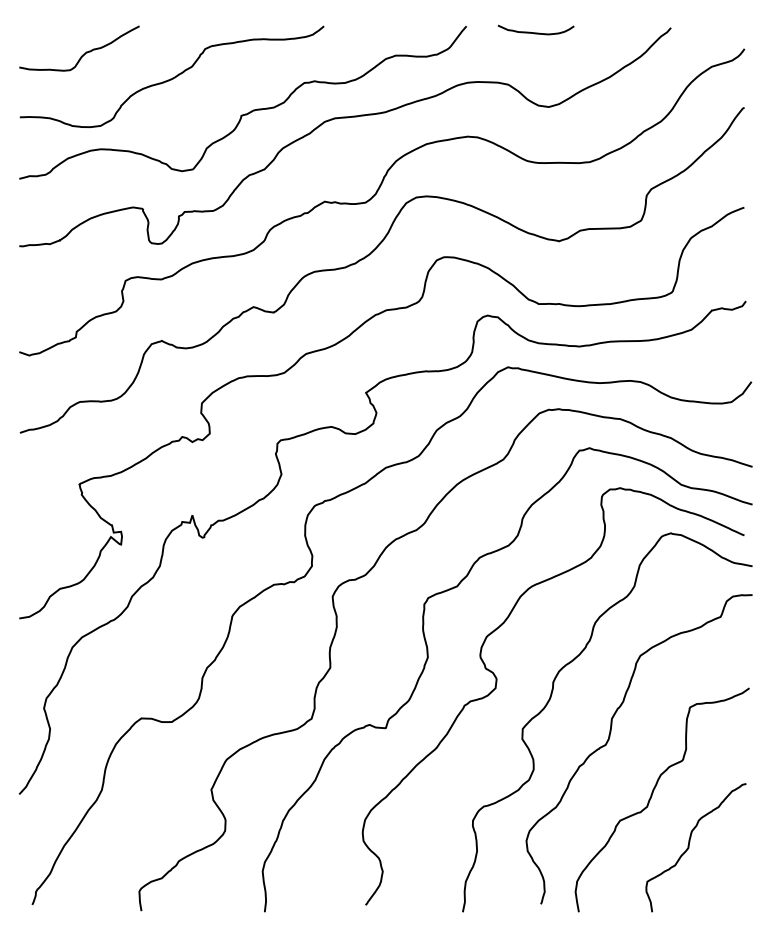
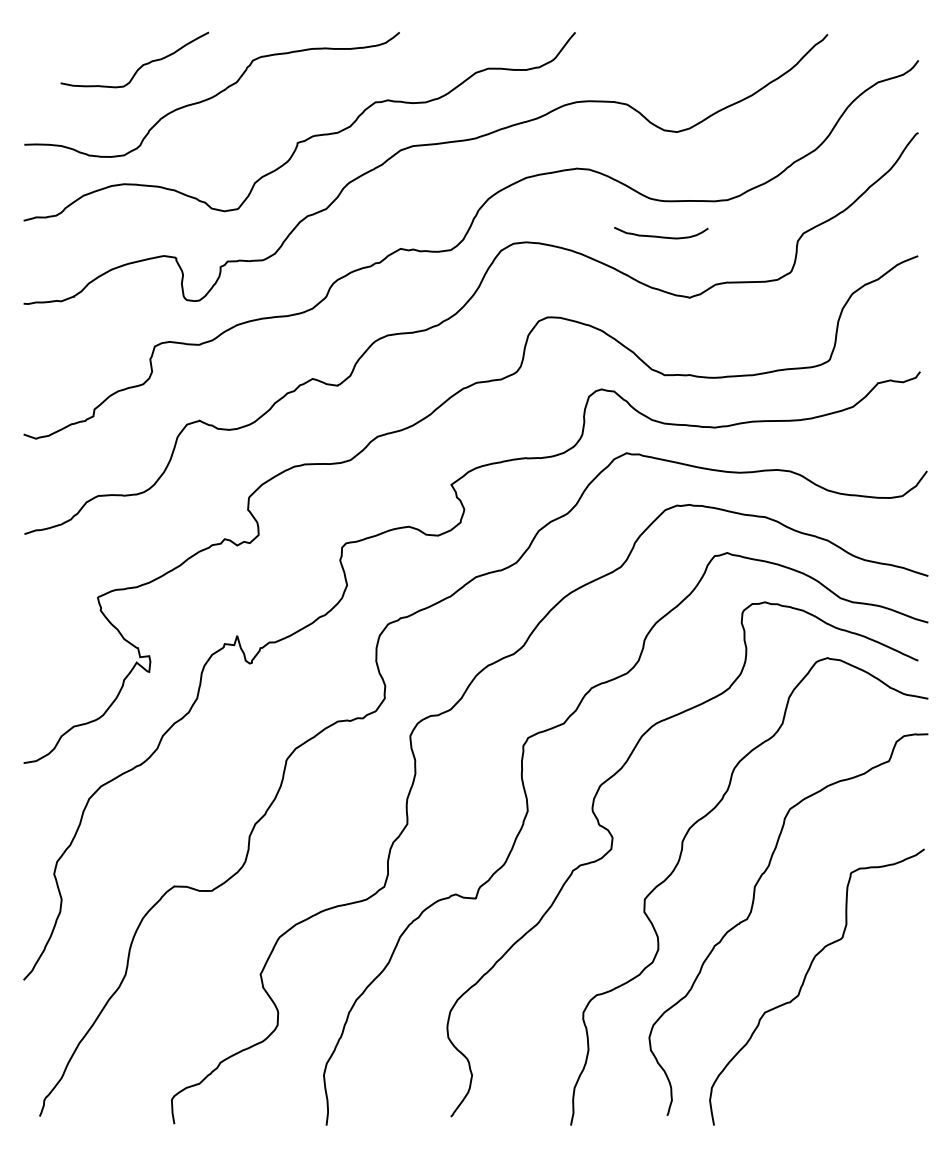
curve: (536, 32) -> (661, 236), moved
curve: (84, 53) -> (141, 65), moved
curve: (689, 847) -> (850, 1045), removed

